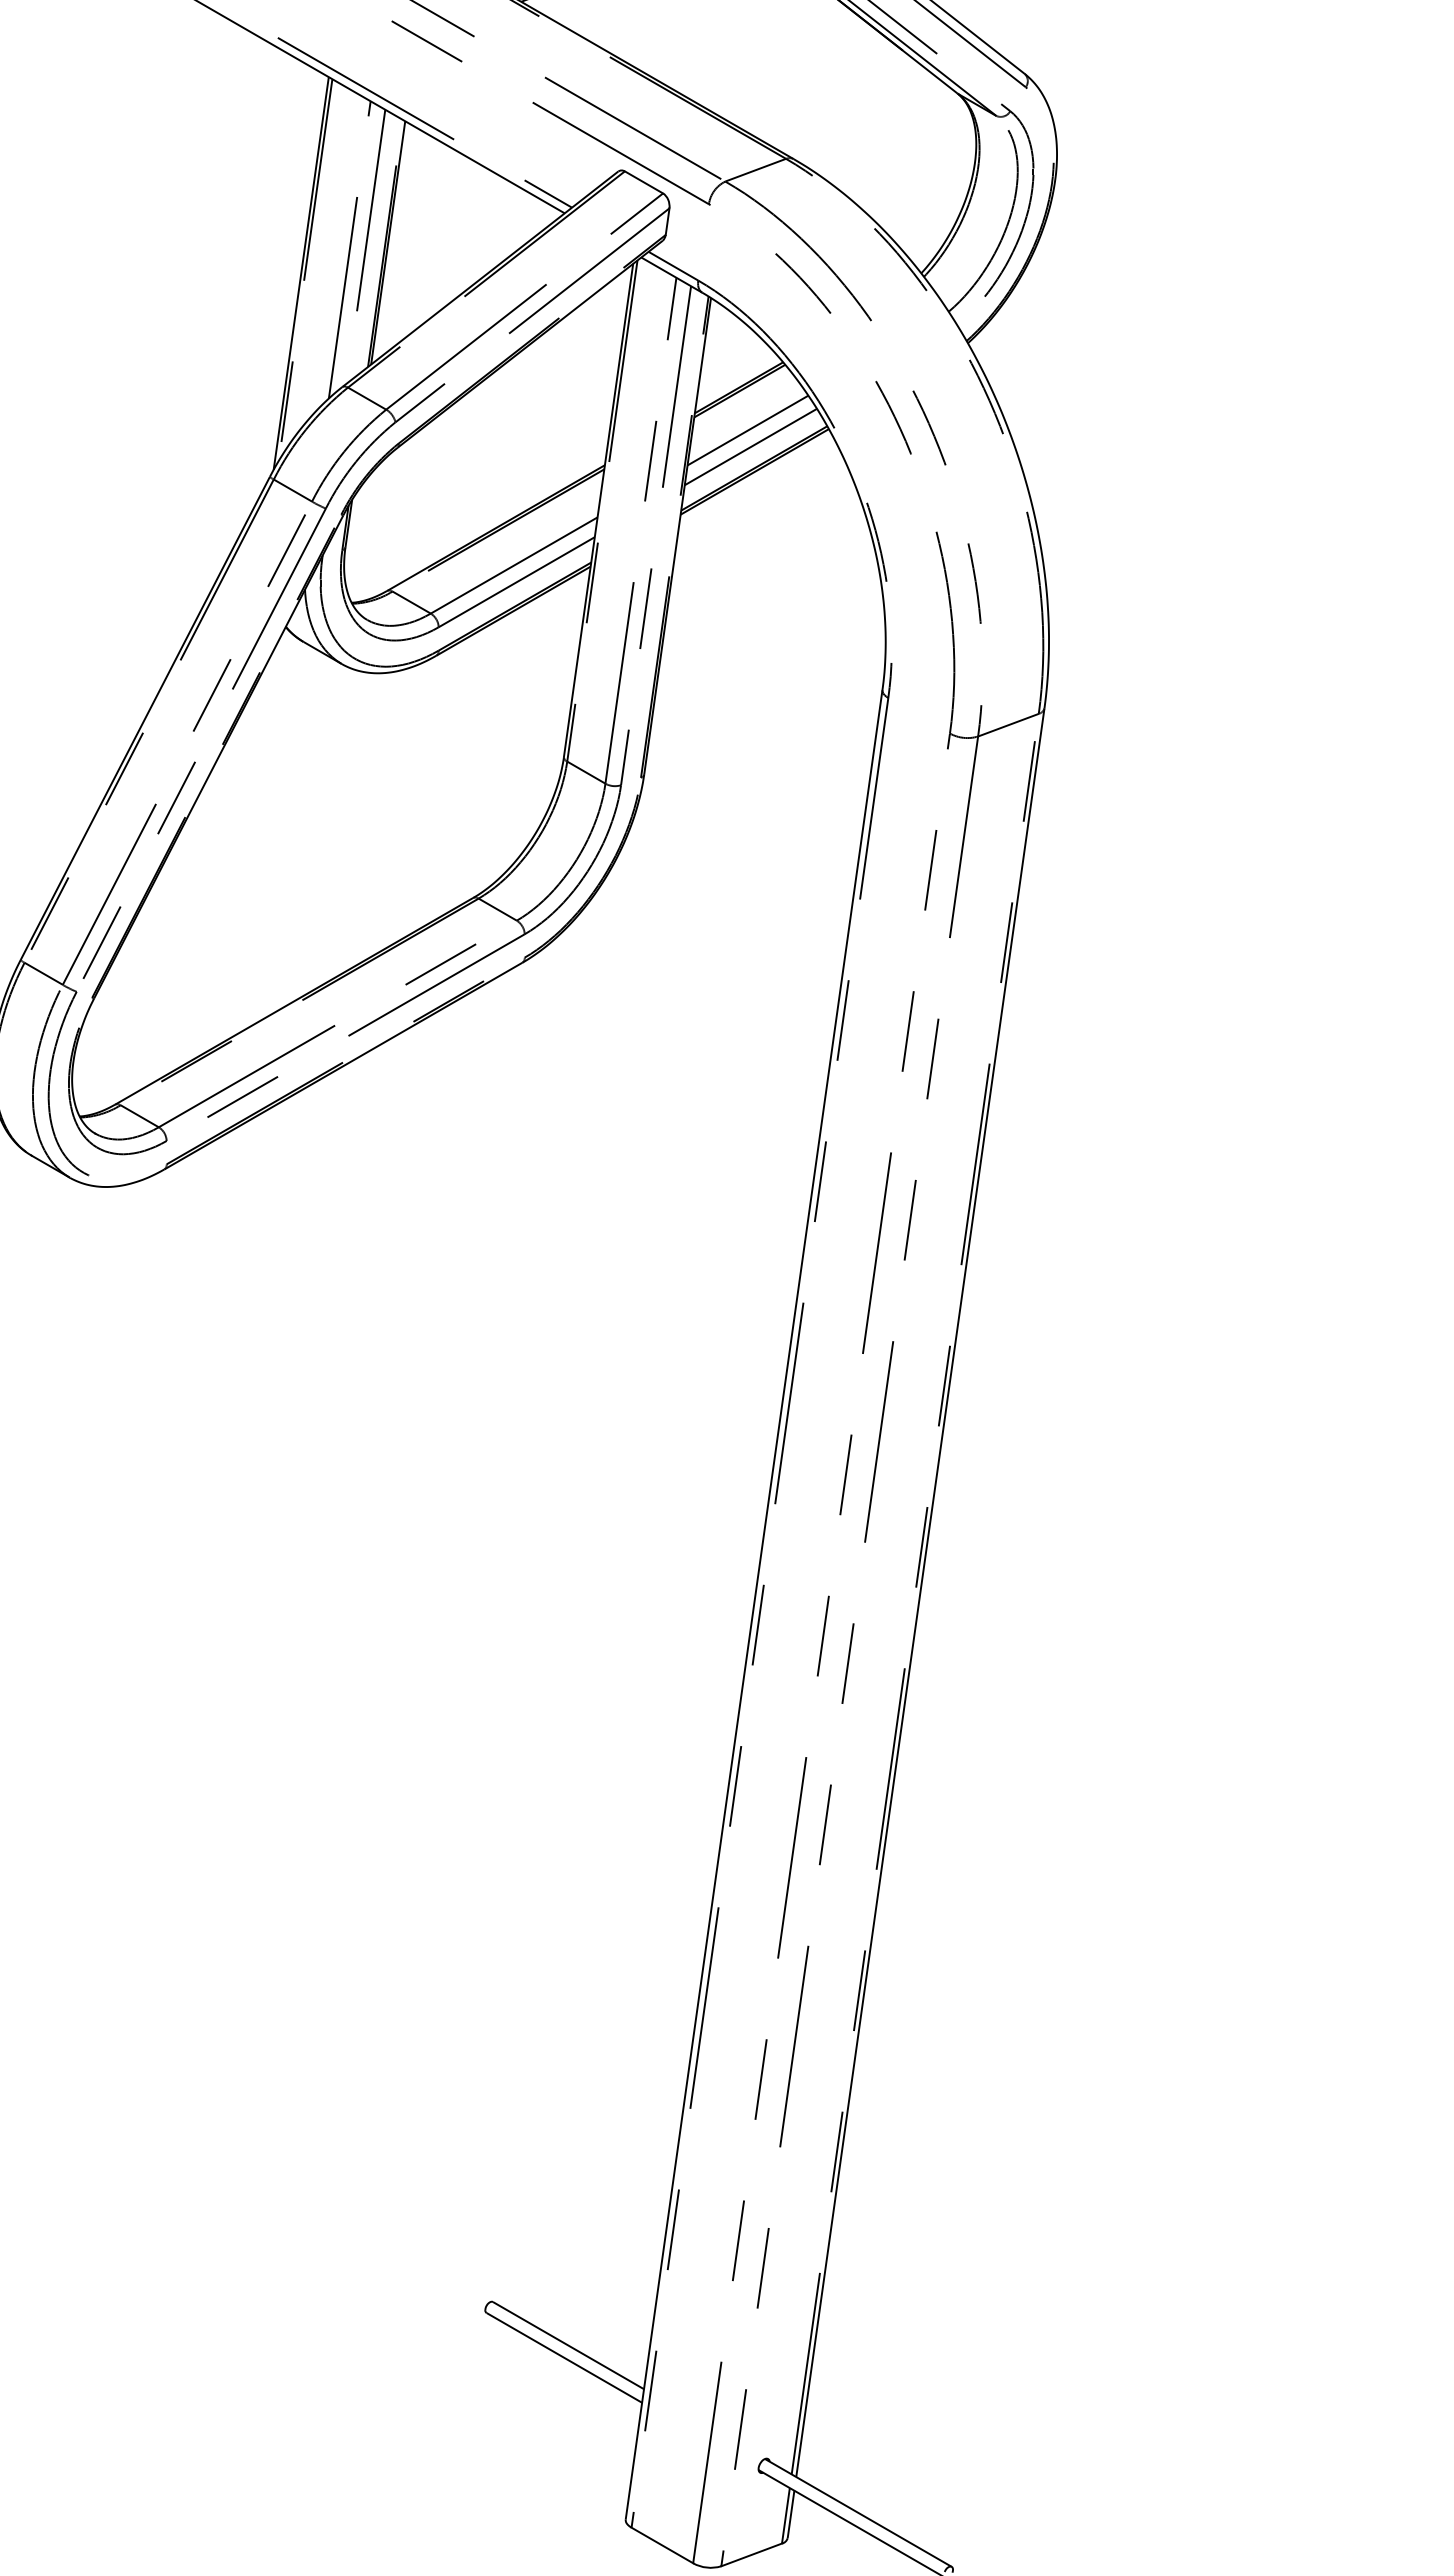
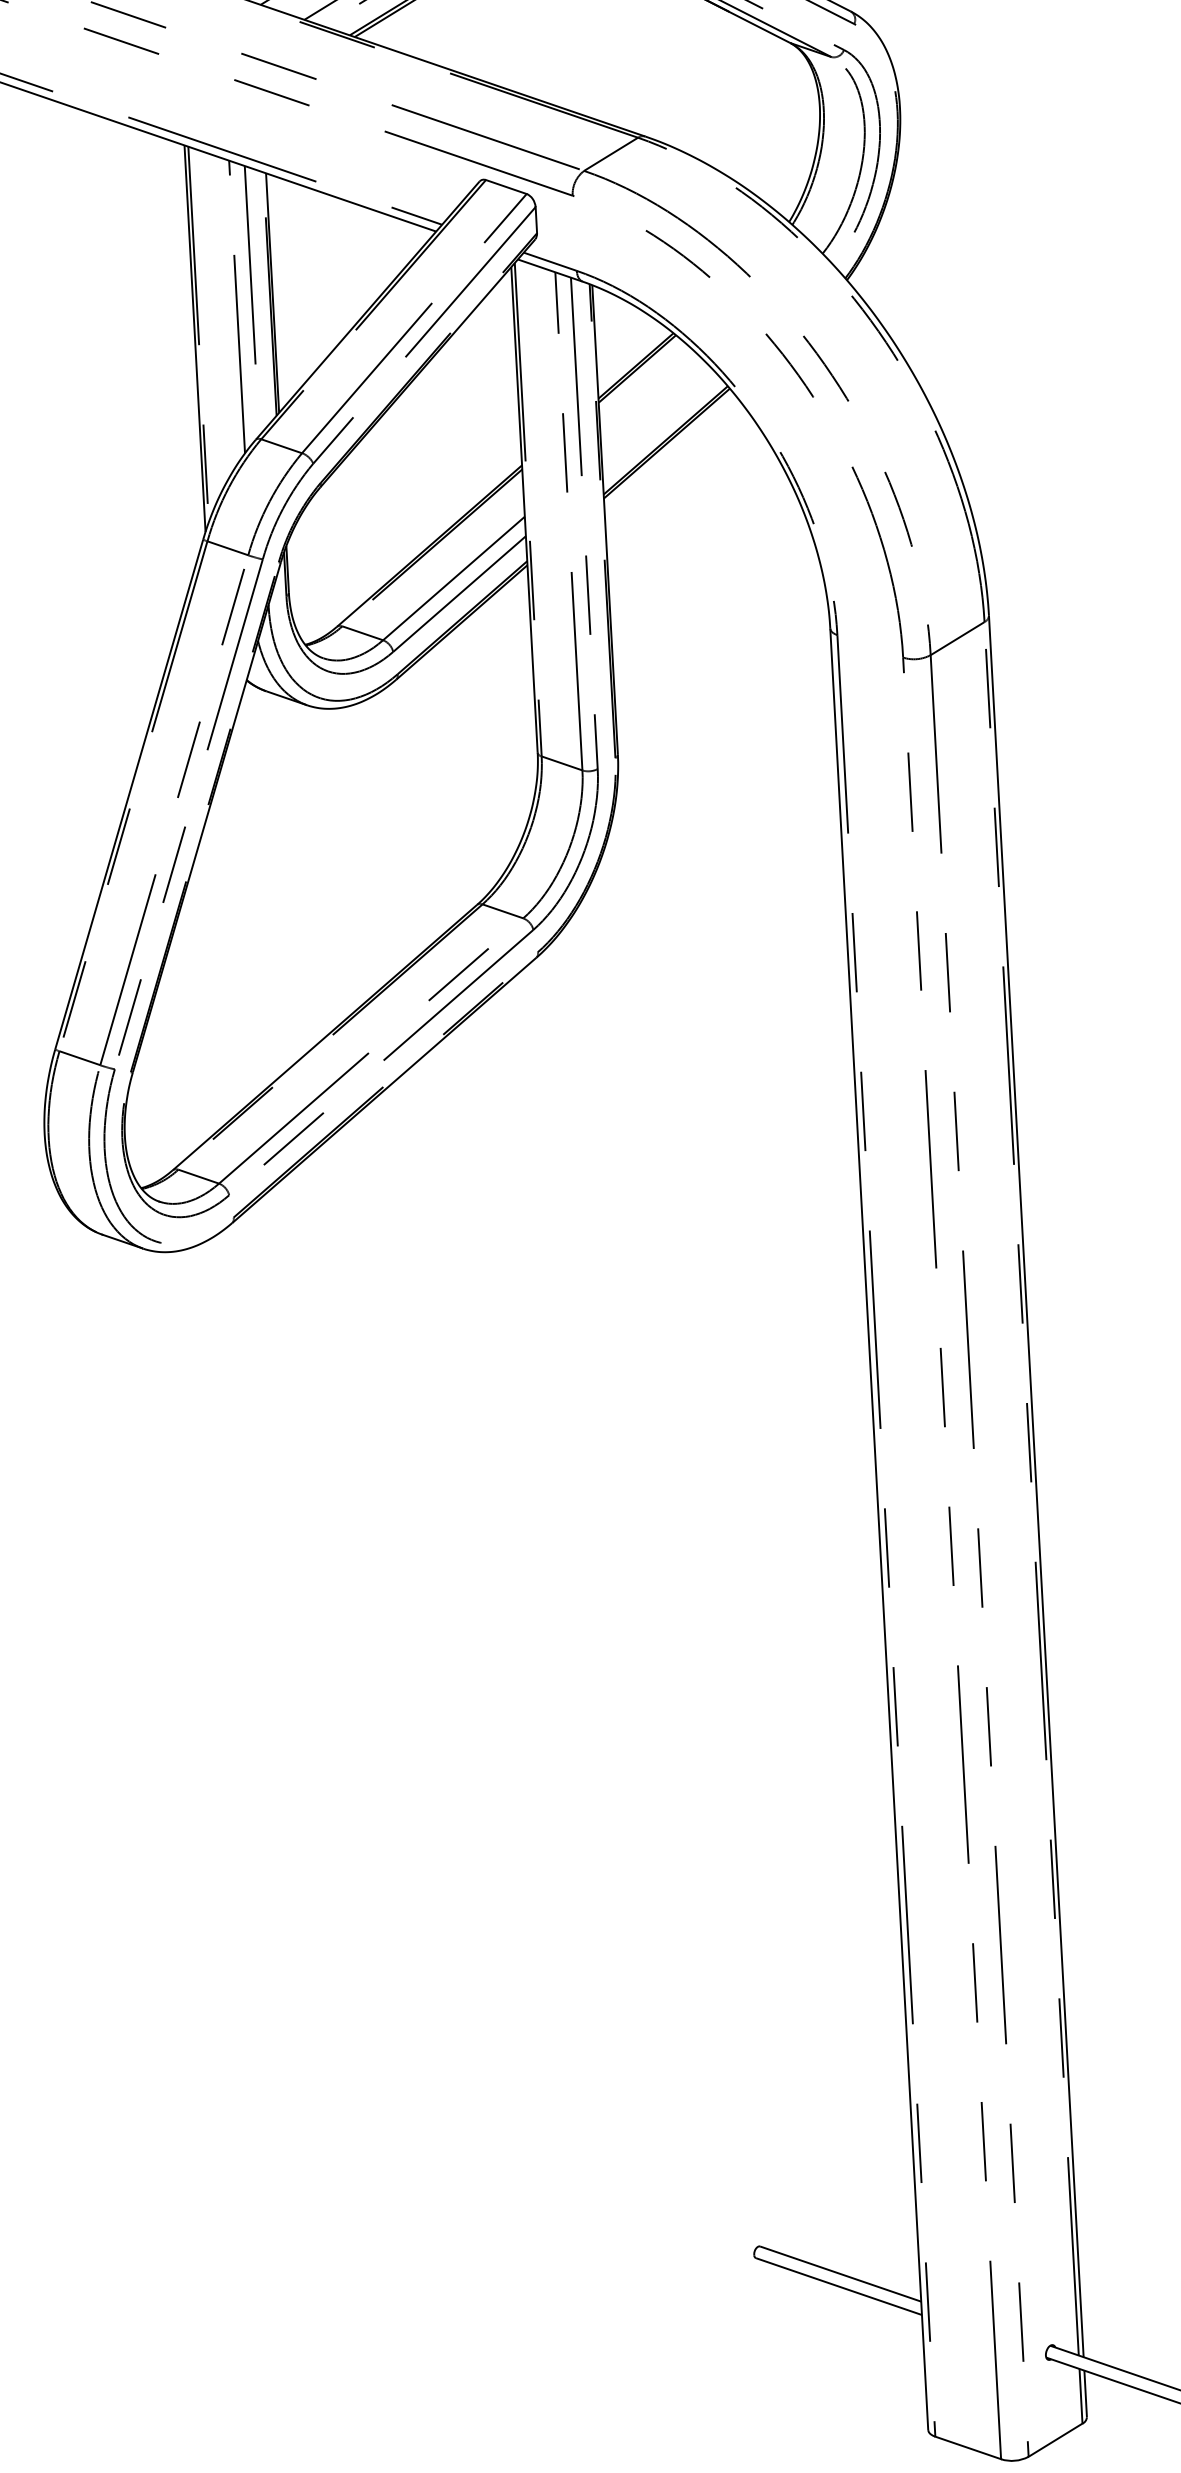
line: (747, 430) -> (652, 405), removed
line: (750, 446) -> (658, 420), removed

